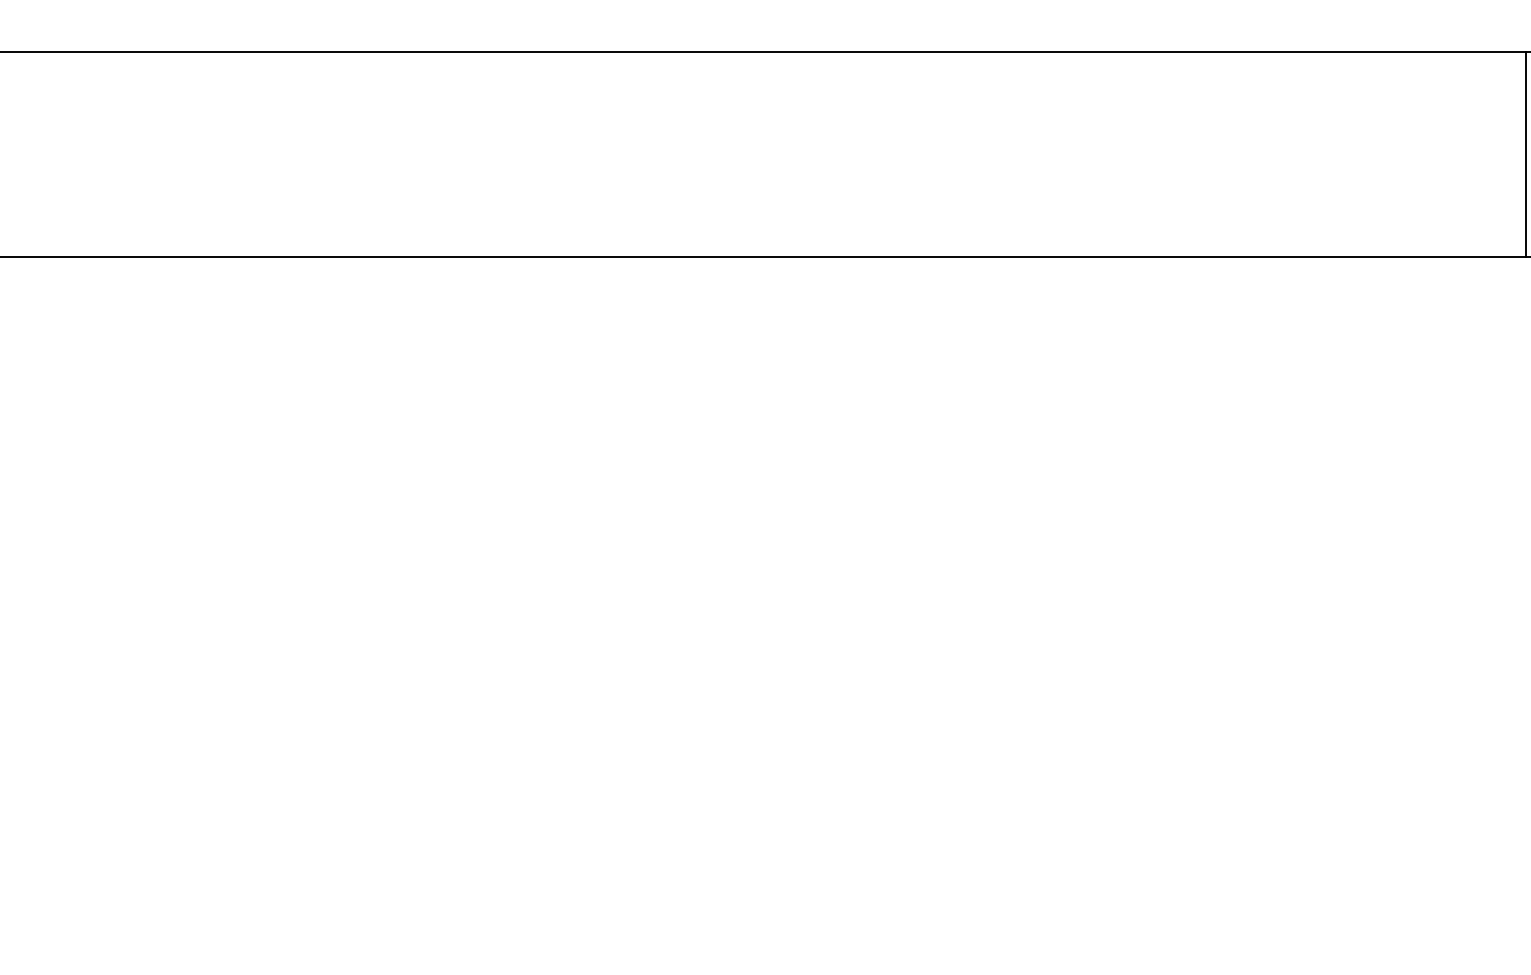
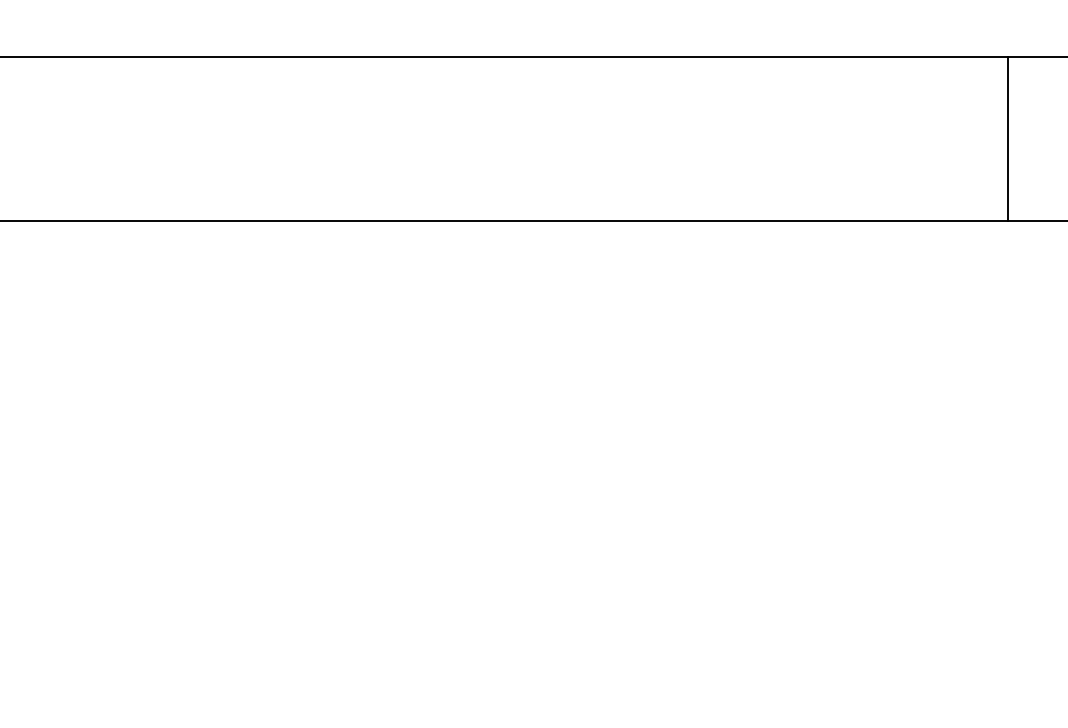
line: (1525, 154) -> (1008, 138), moved

